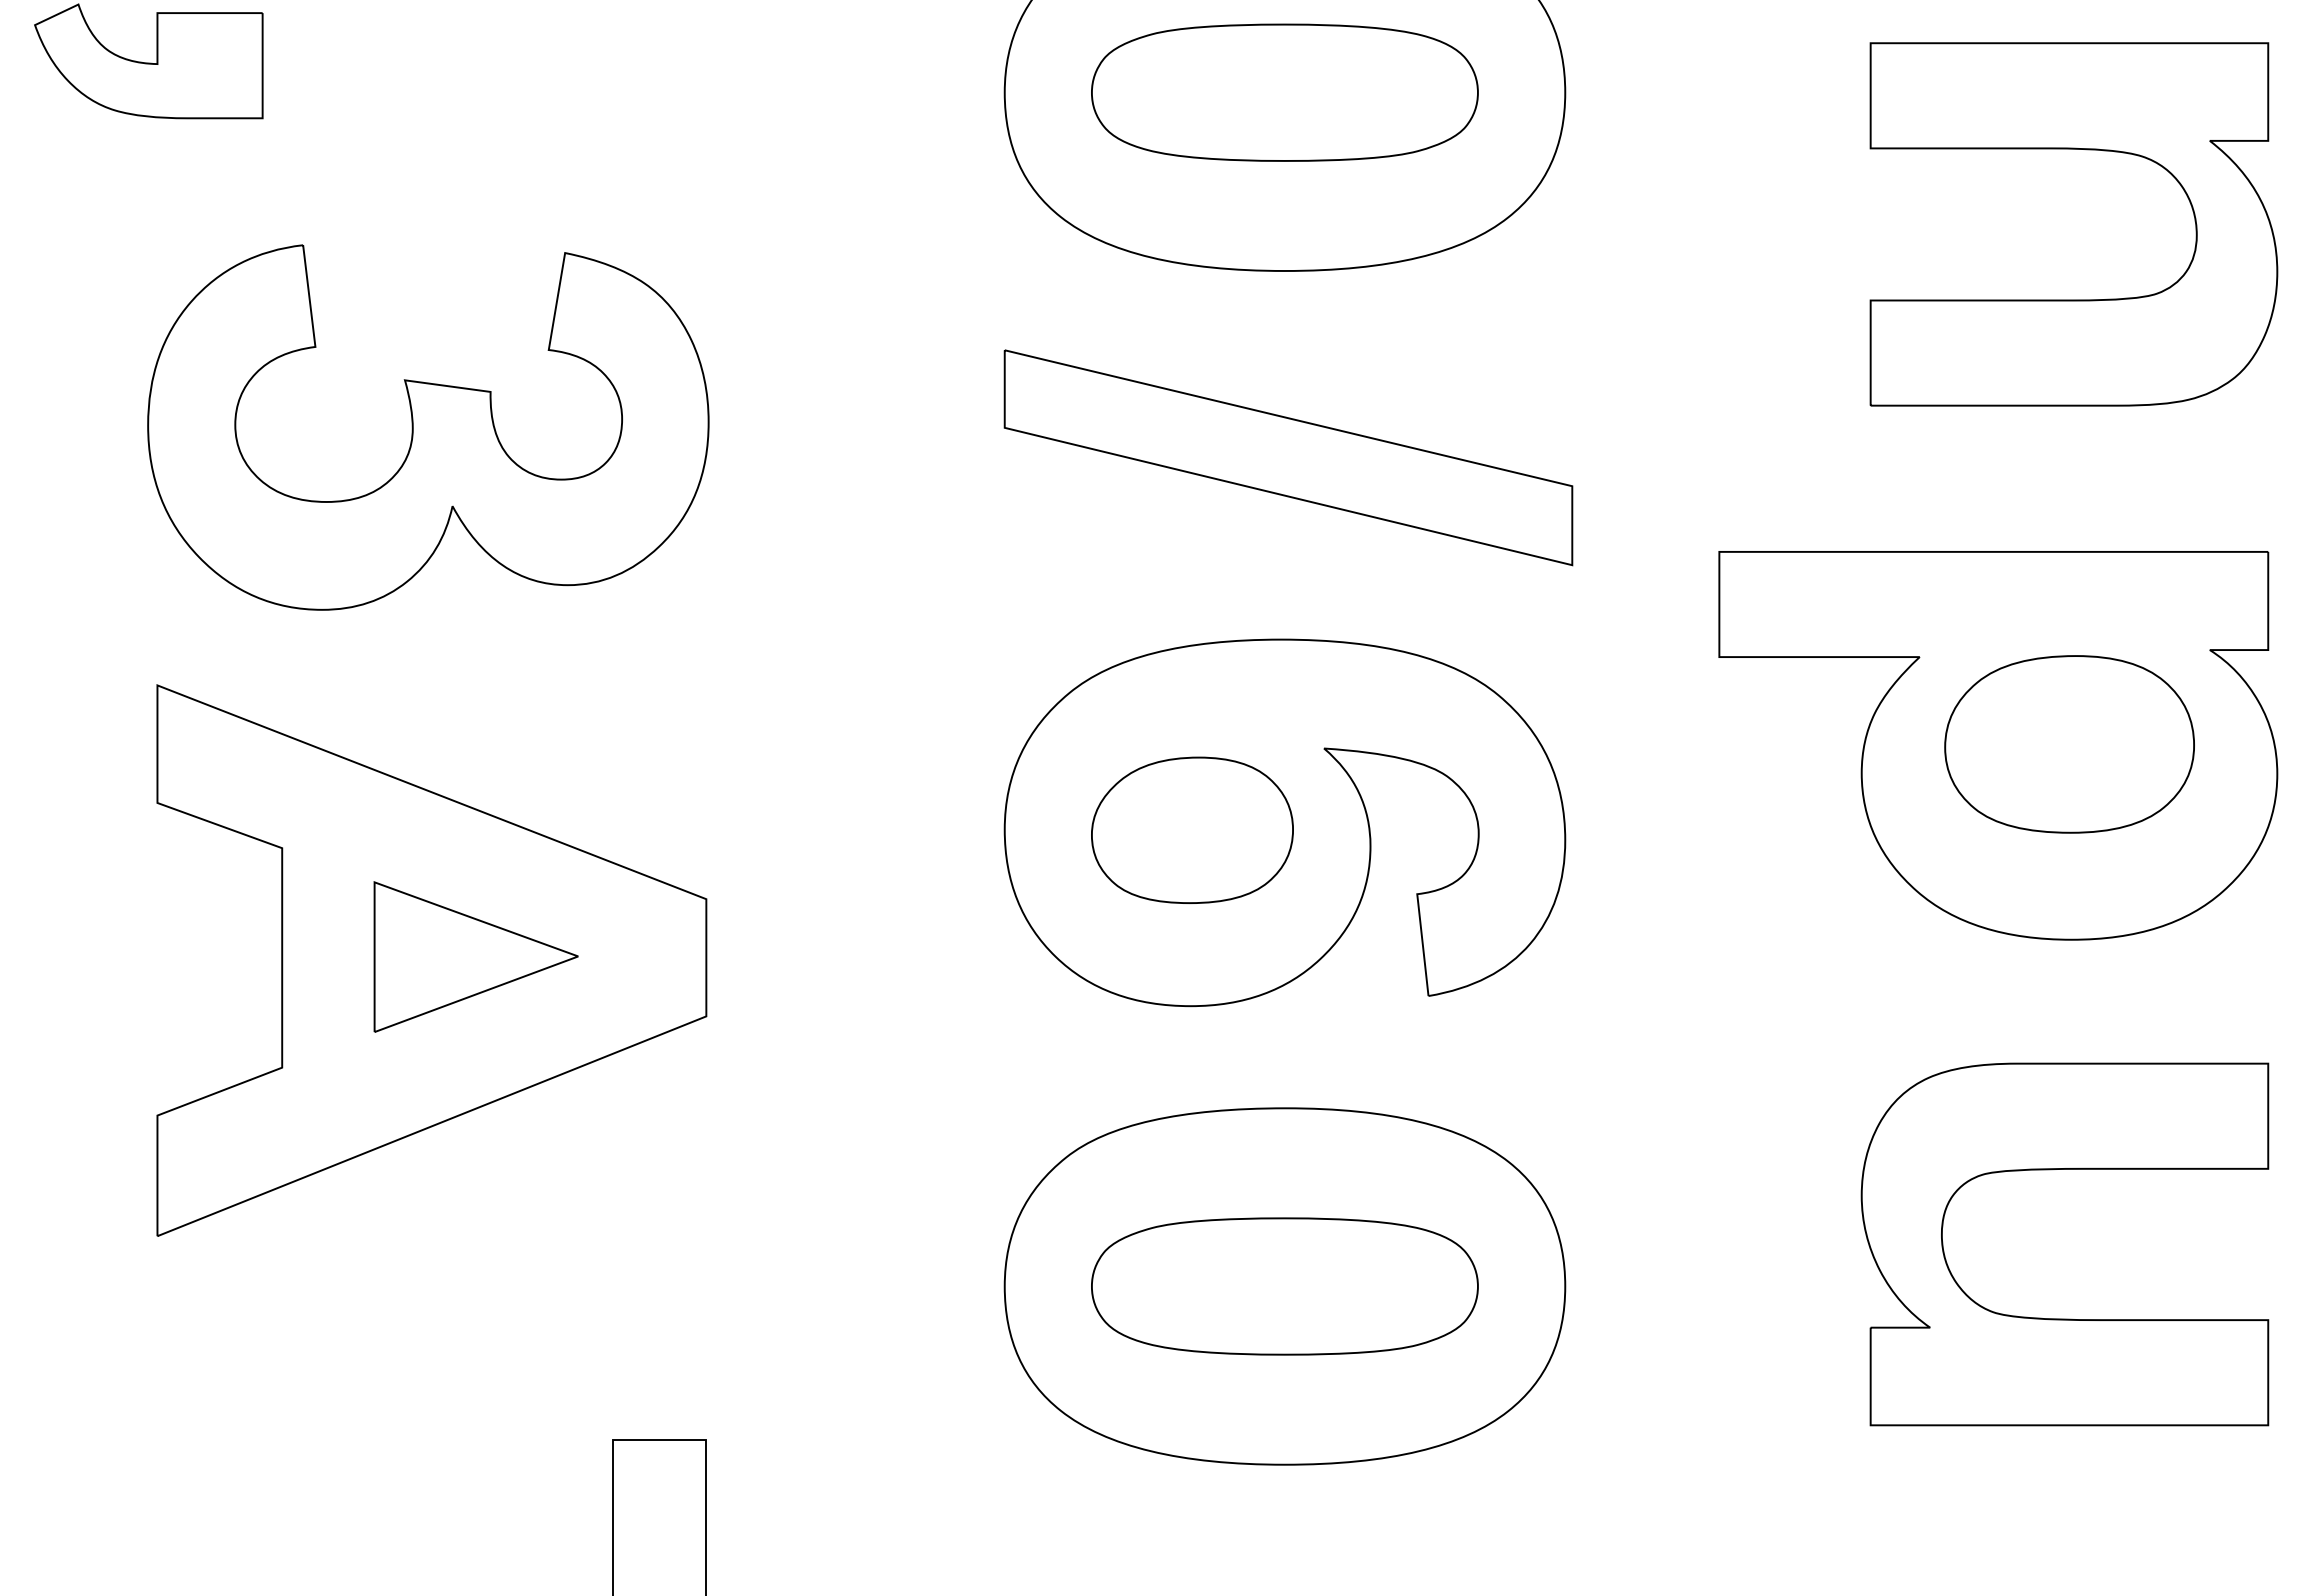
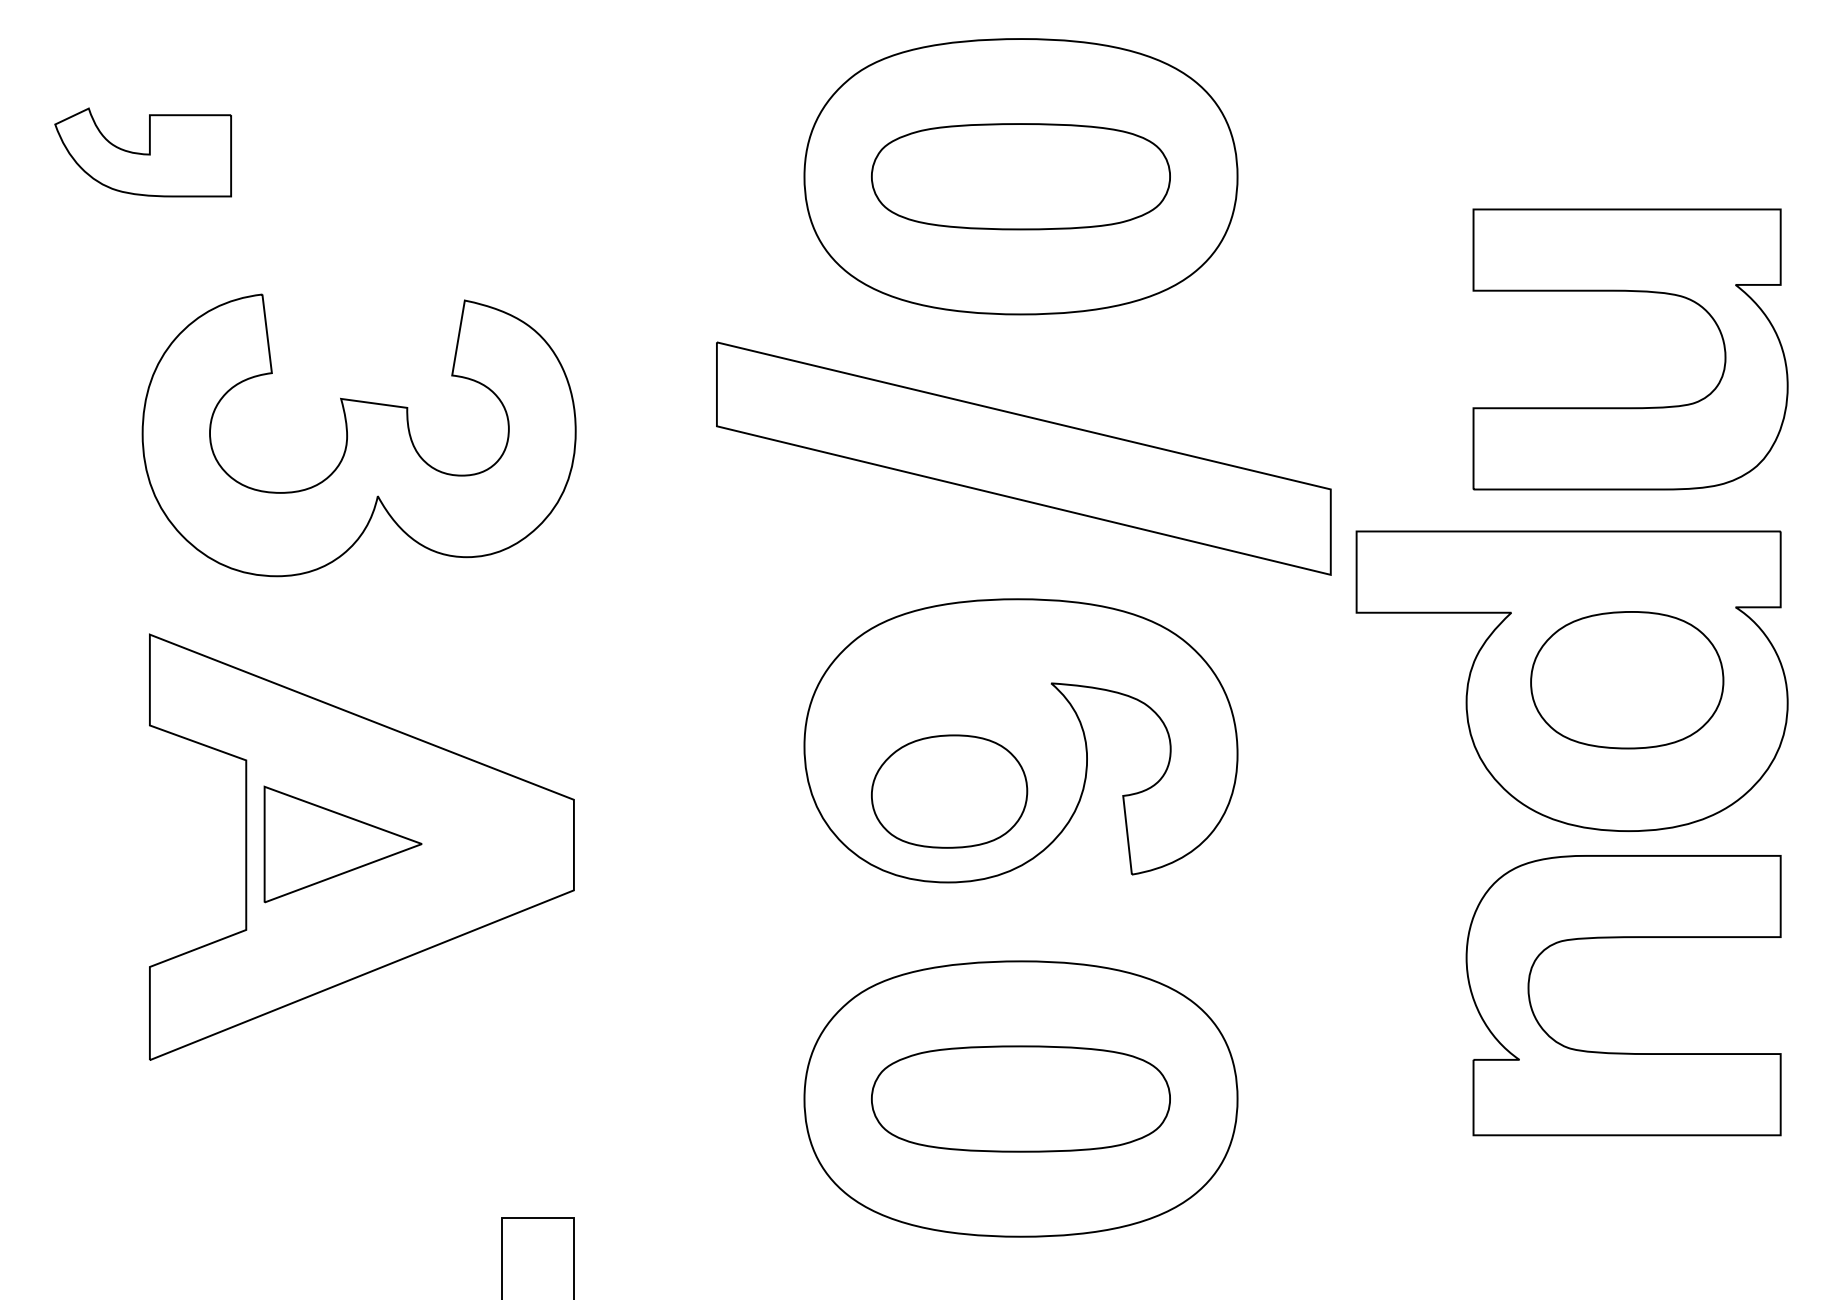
part: (2080, 150) -> (1635, 292), moved
part: (1288, 457) -> (1023, 458), size x1.4
part: (1192, 830) -> (949, 791), moved
part: (475, 957) -> (342, 844), moved
part: (2064, 1170) -> (1623, 938), moved

